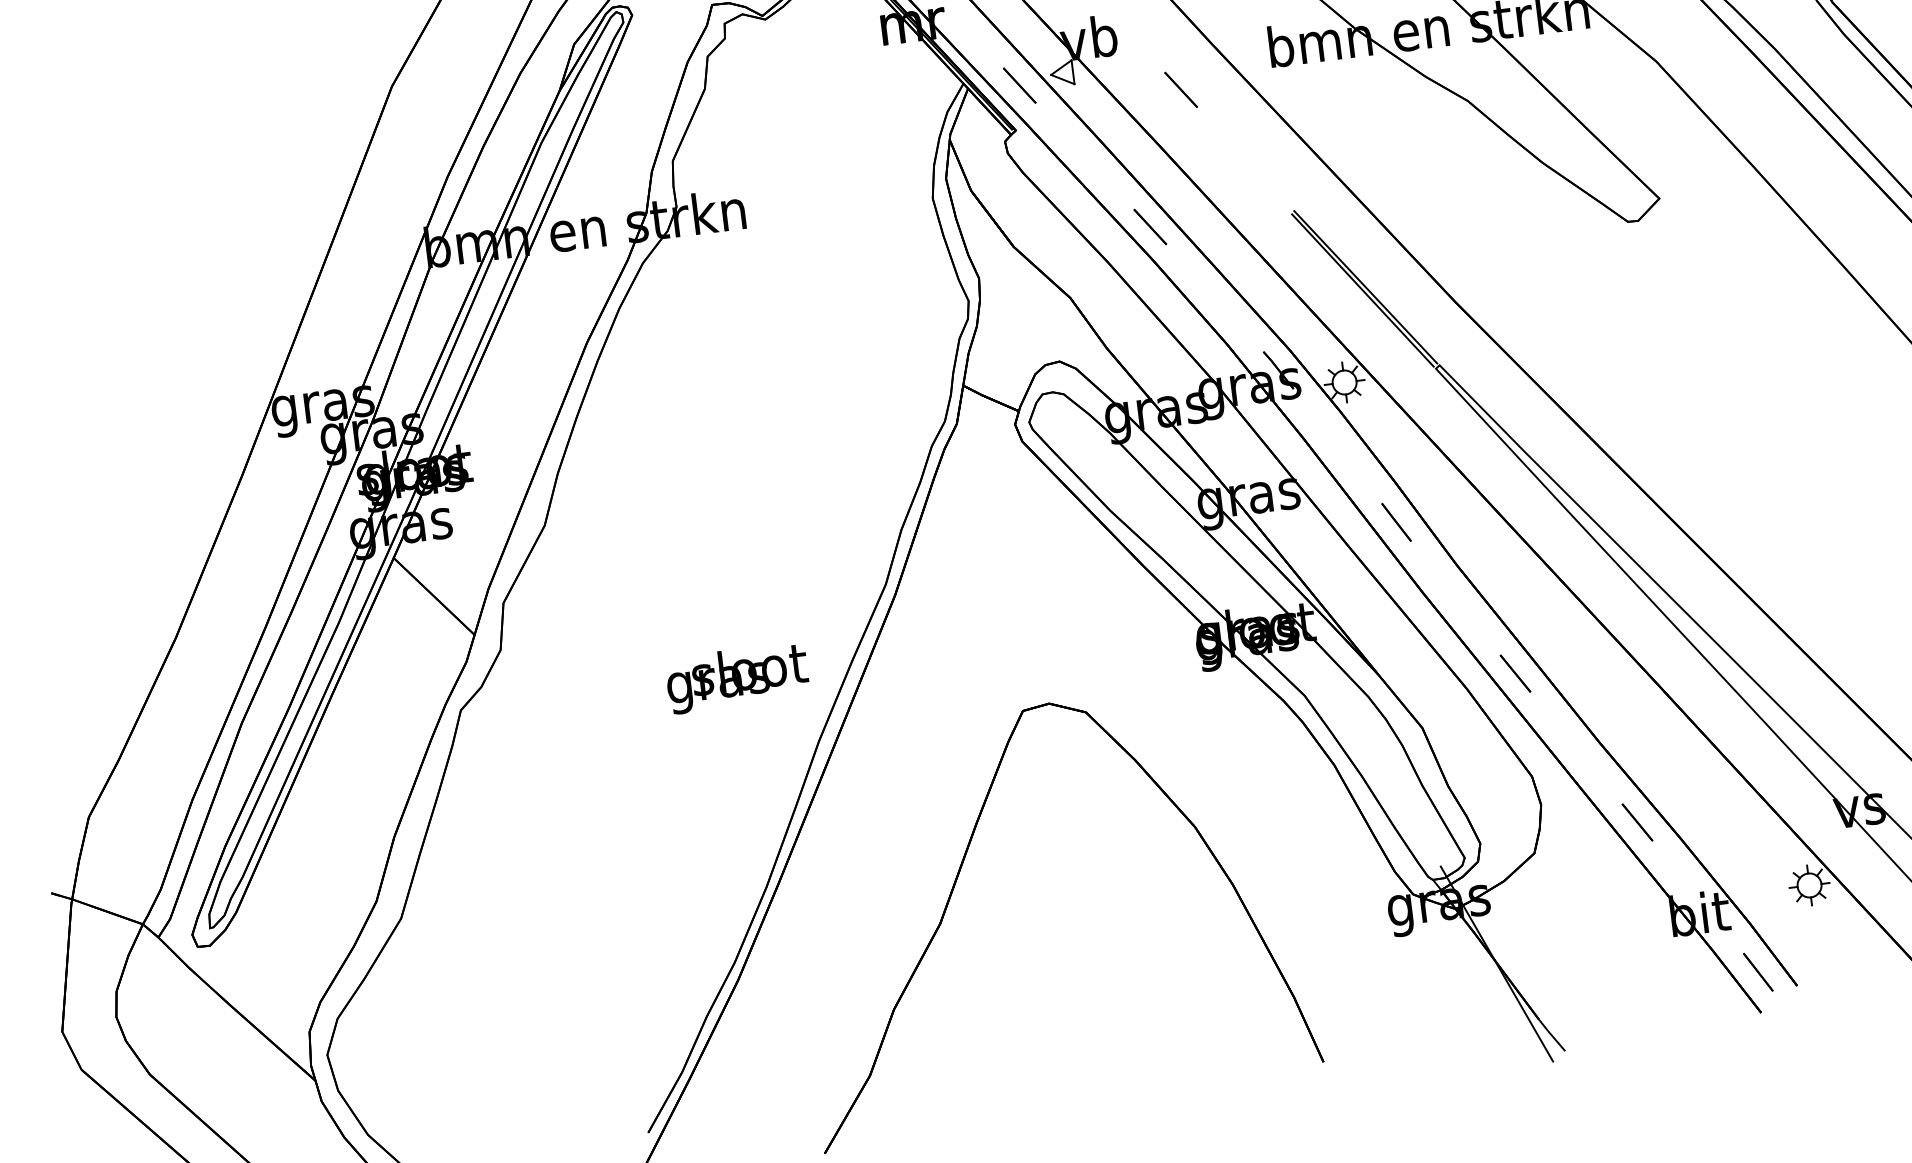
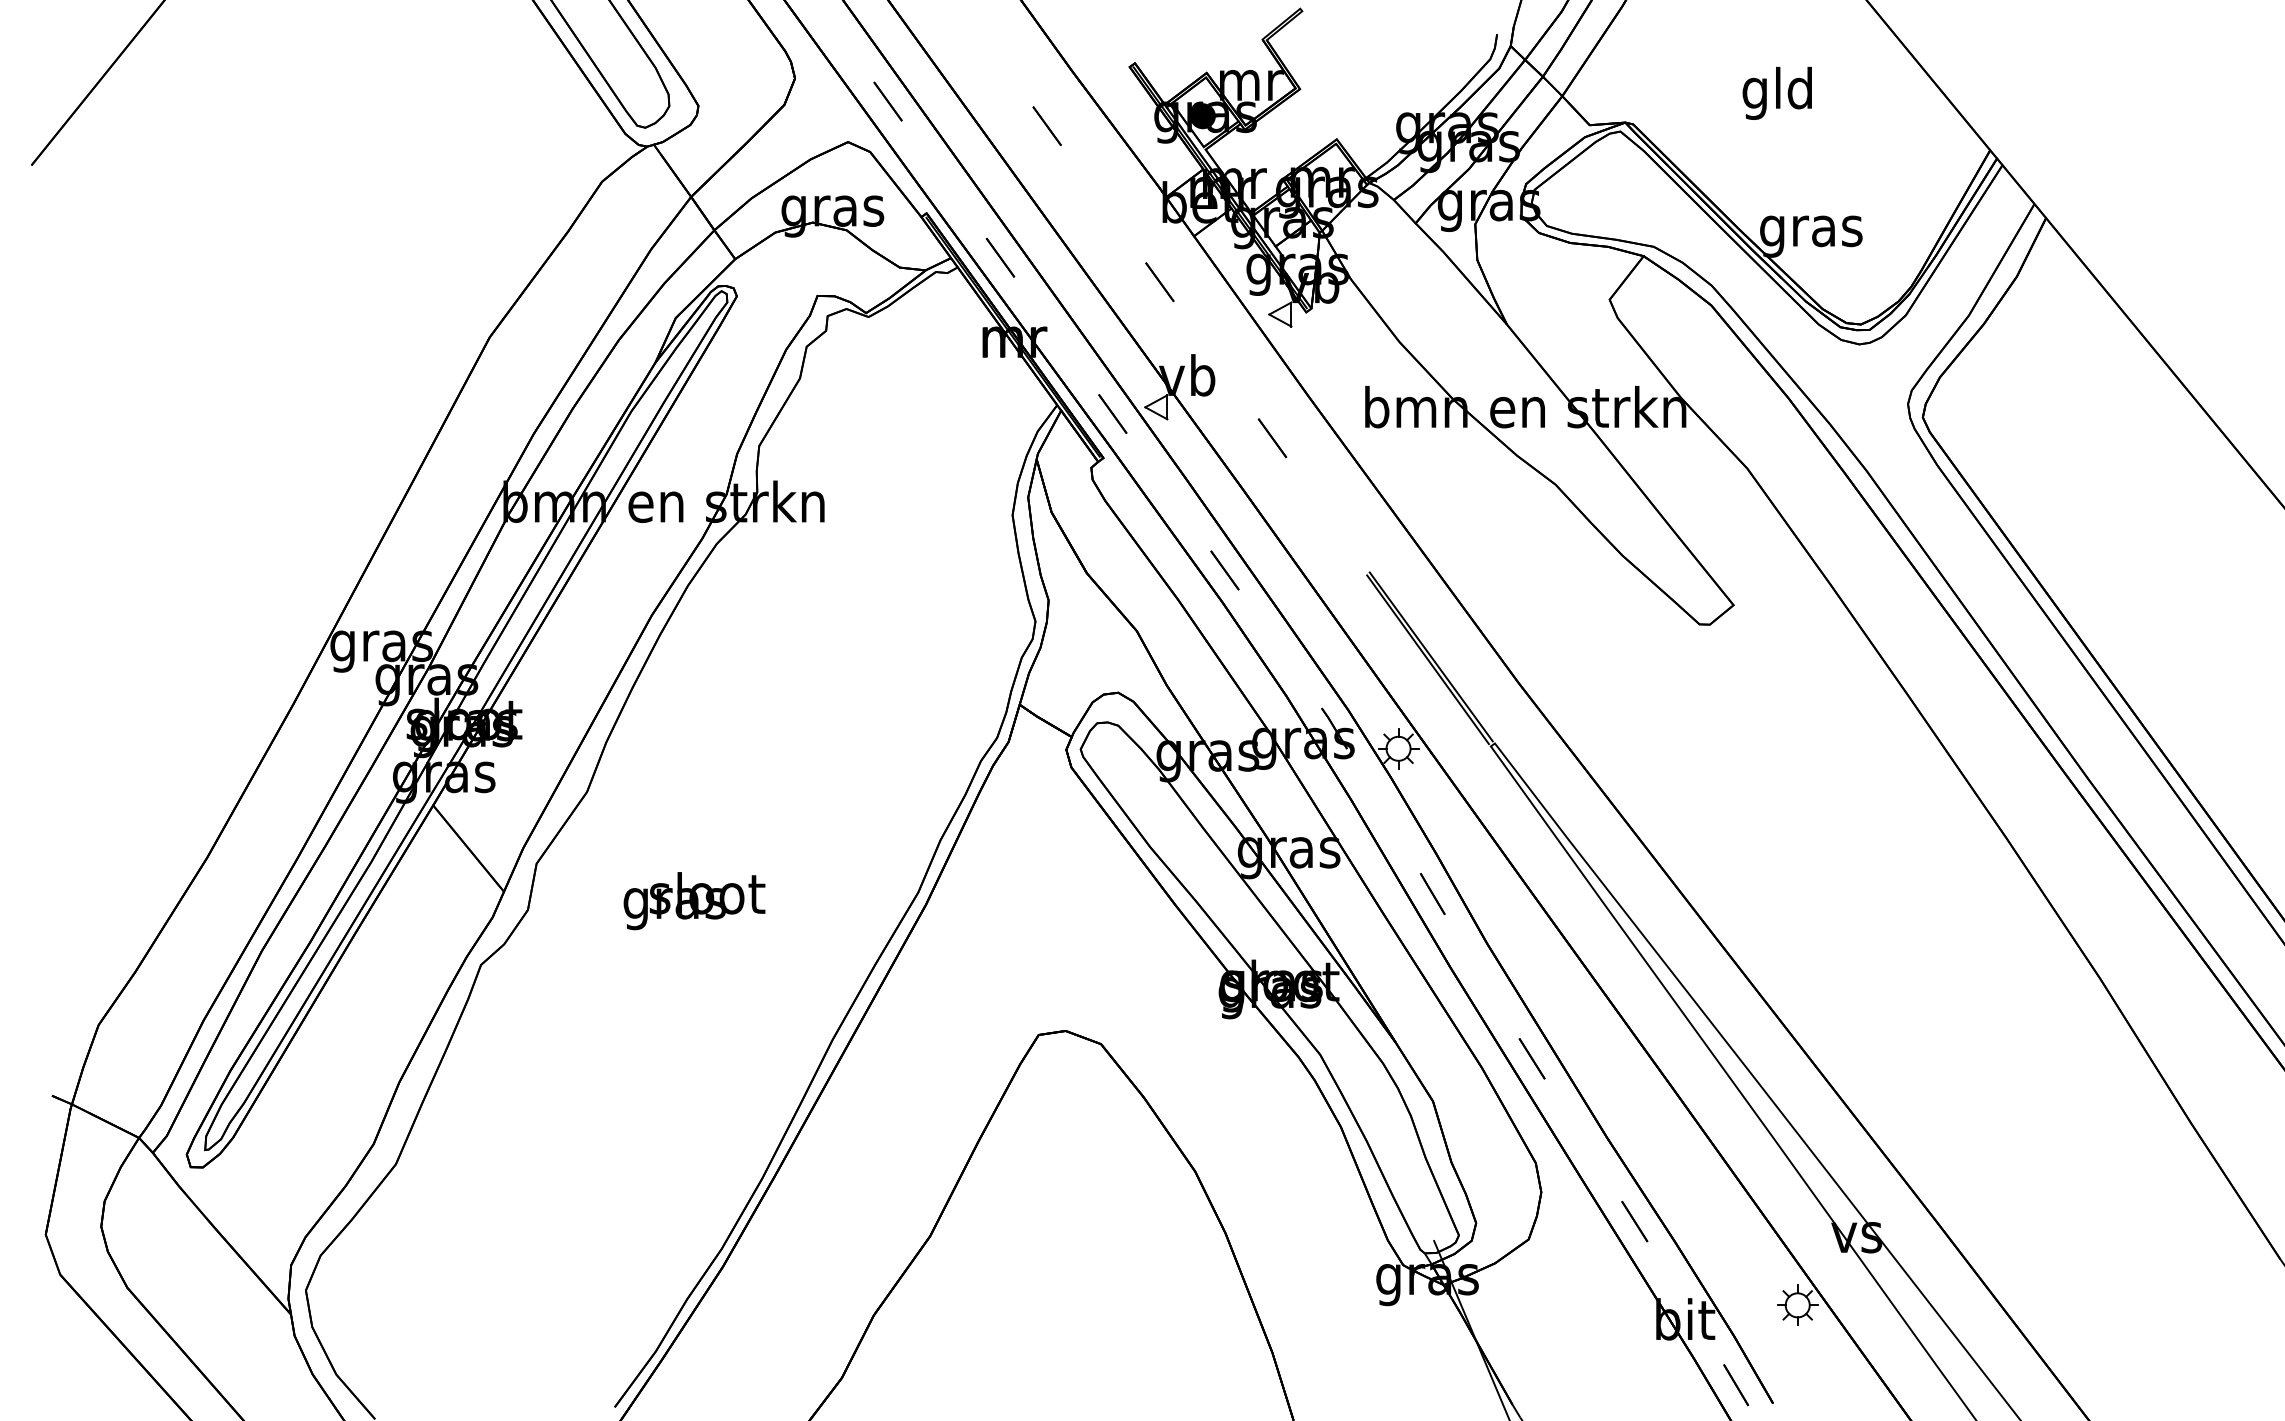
text: (737, 678) -> (694, 901), moved

